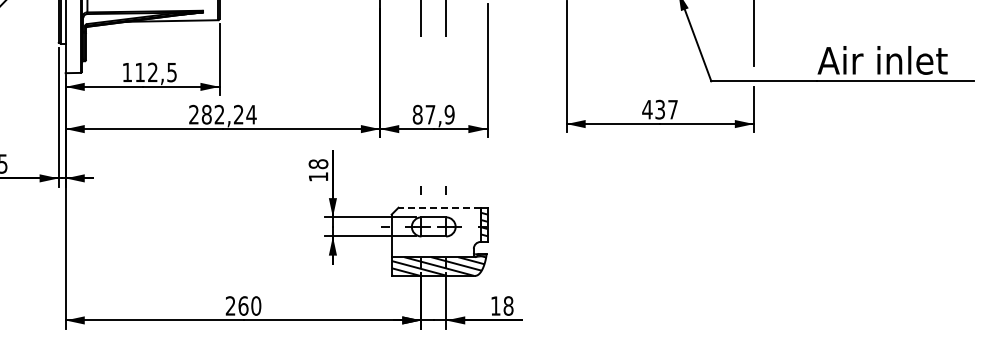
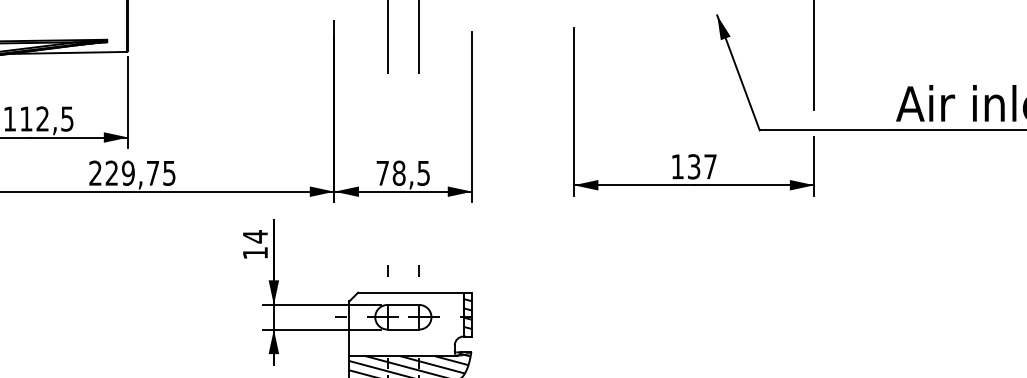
text: (647, 109) -> (677, 166), 437 -> 137
text: (228, 114) -> (139, 172), 282,24 -> 229,75
text: (433, 114) -> (403, 172), 87,9 -> 78,5
text: (318, 164) -> (255, 237), 18 -> 14
line: (439, 207) -> (410, 292), dashed -> solid

